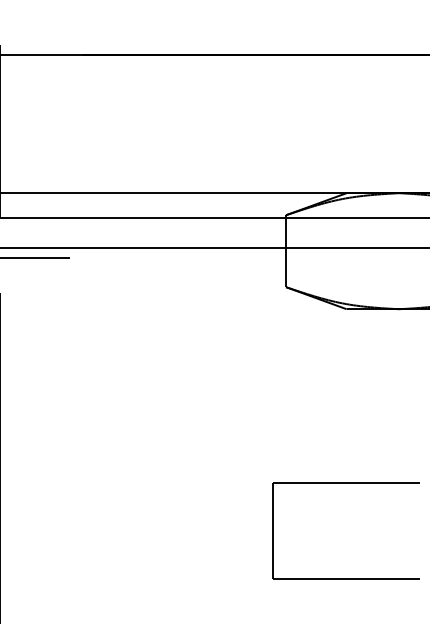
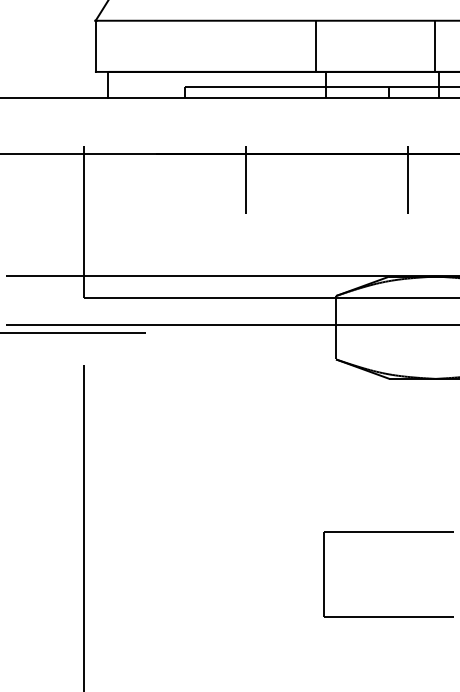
line: (183, 83) -> (245, 179), added
line: (368, 83) -> (408, 179), added

